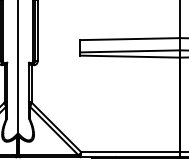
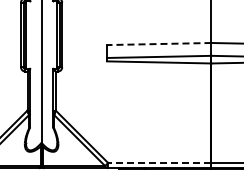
line: (129, 39) -> (158, 44), solid -> dashed
line: (130, 151) -> (159, 162), solid -> dashed

